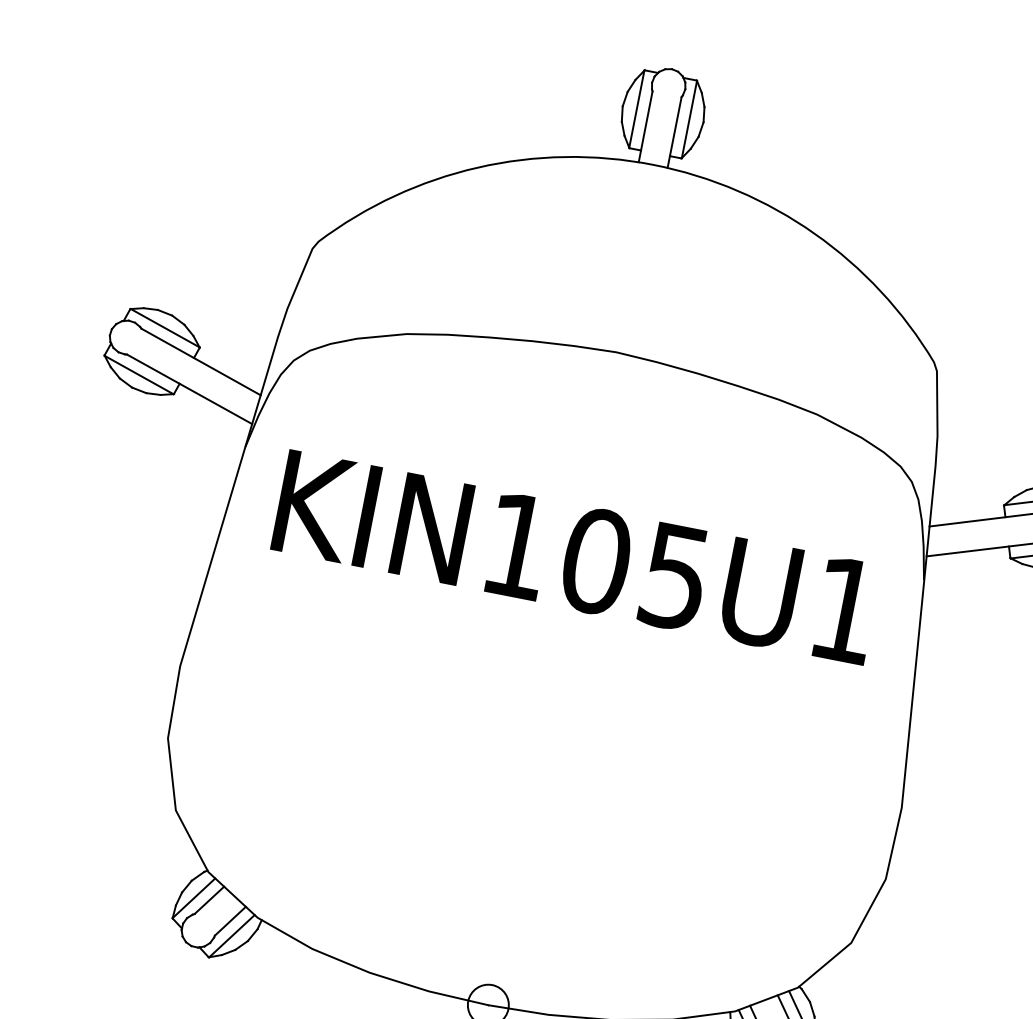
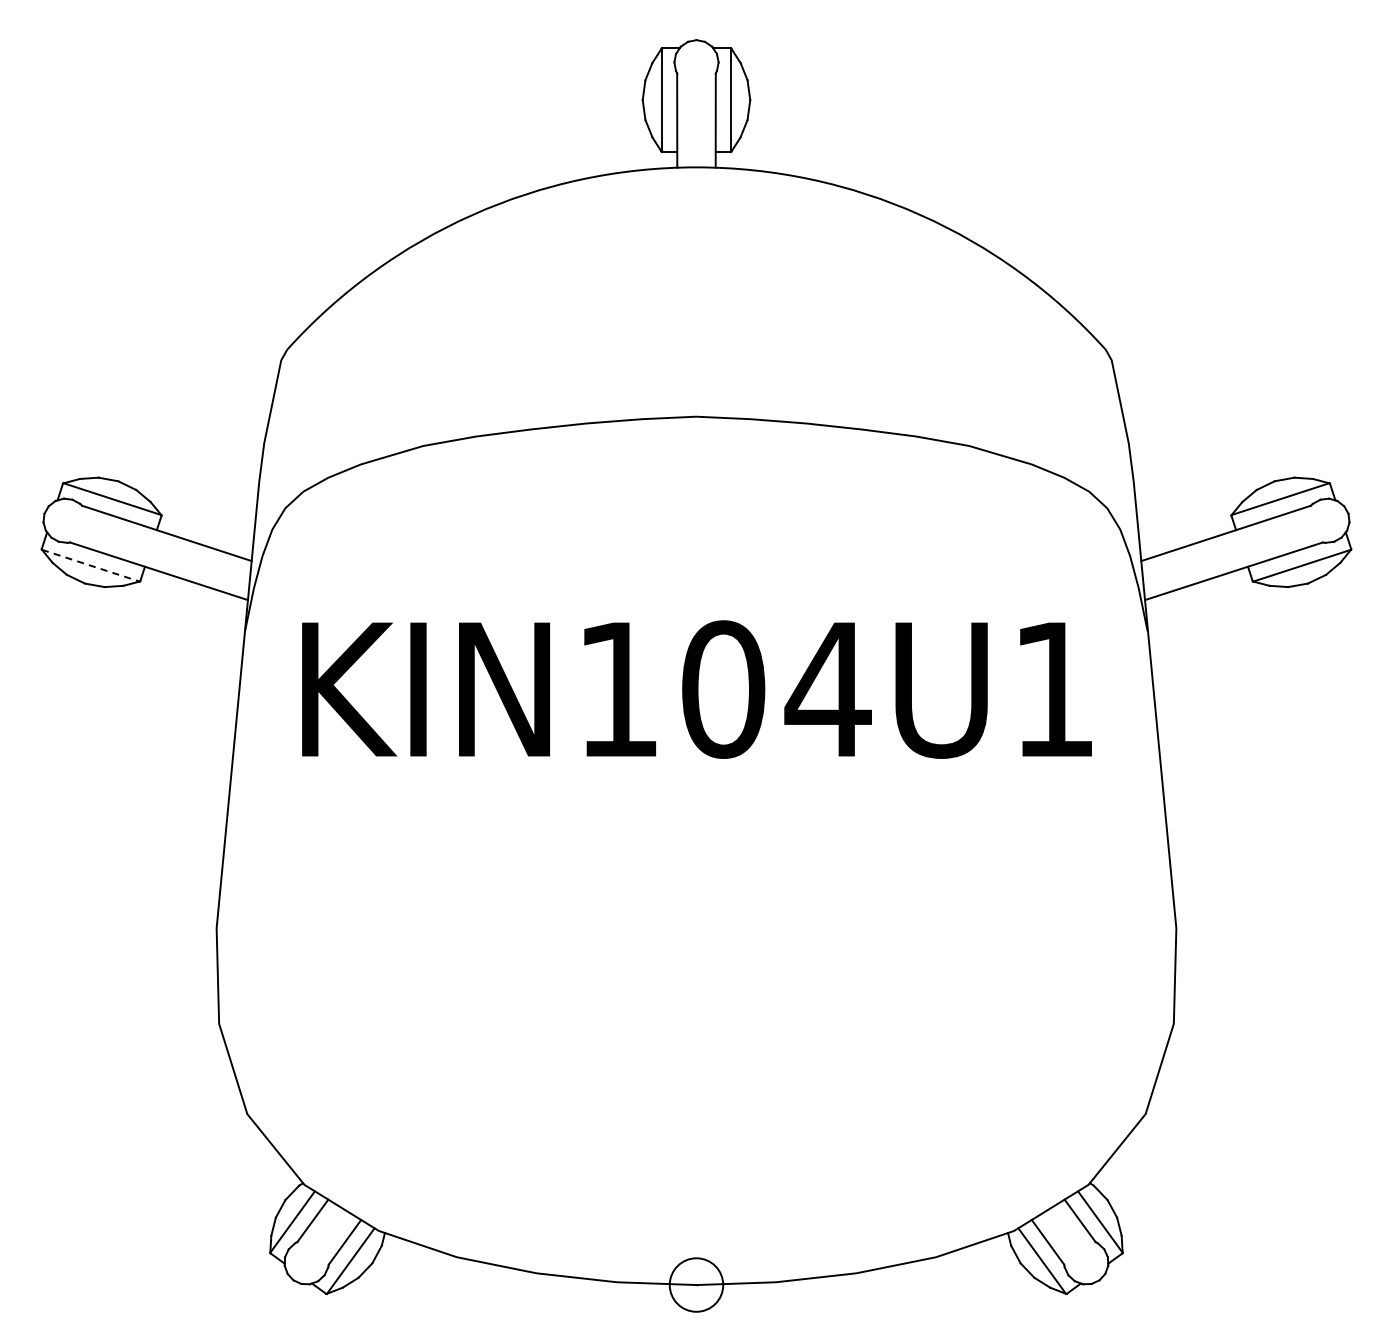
line: (139, 374) -> (91, 565), solid -> dashed
text: (674, 577) -> (827, 690), KIN105U1 -> KIN104U1

